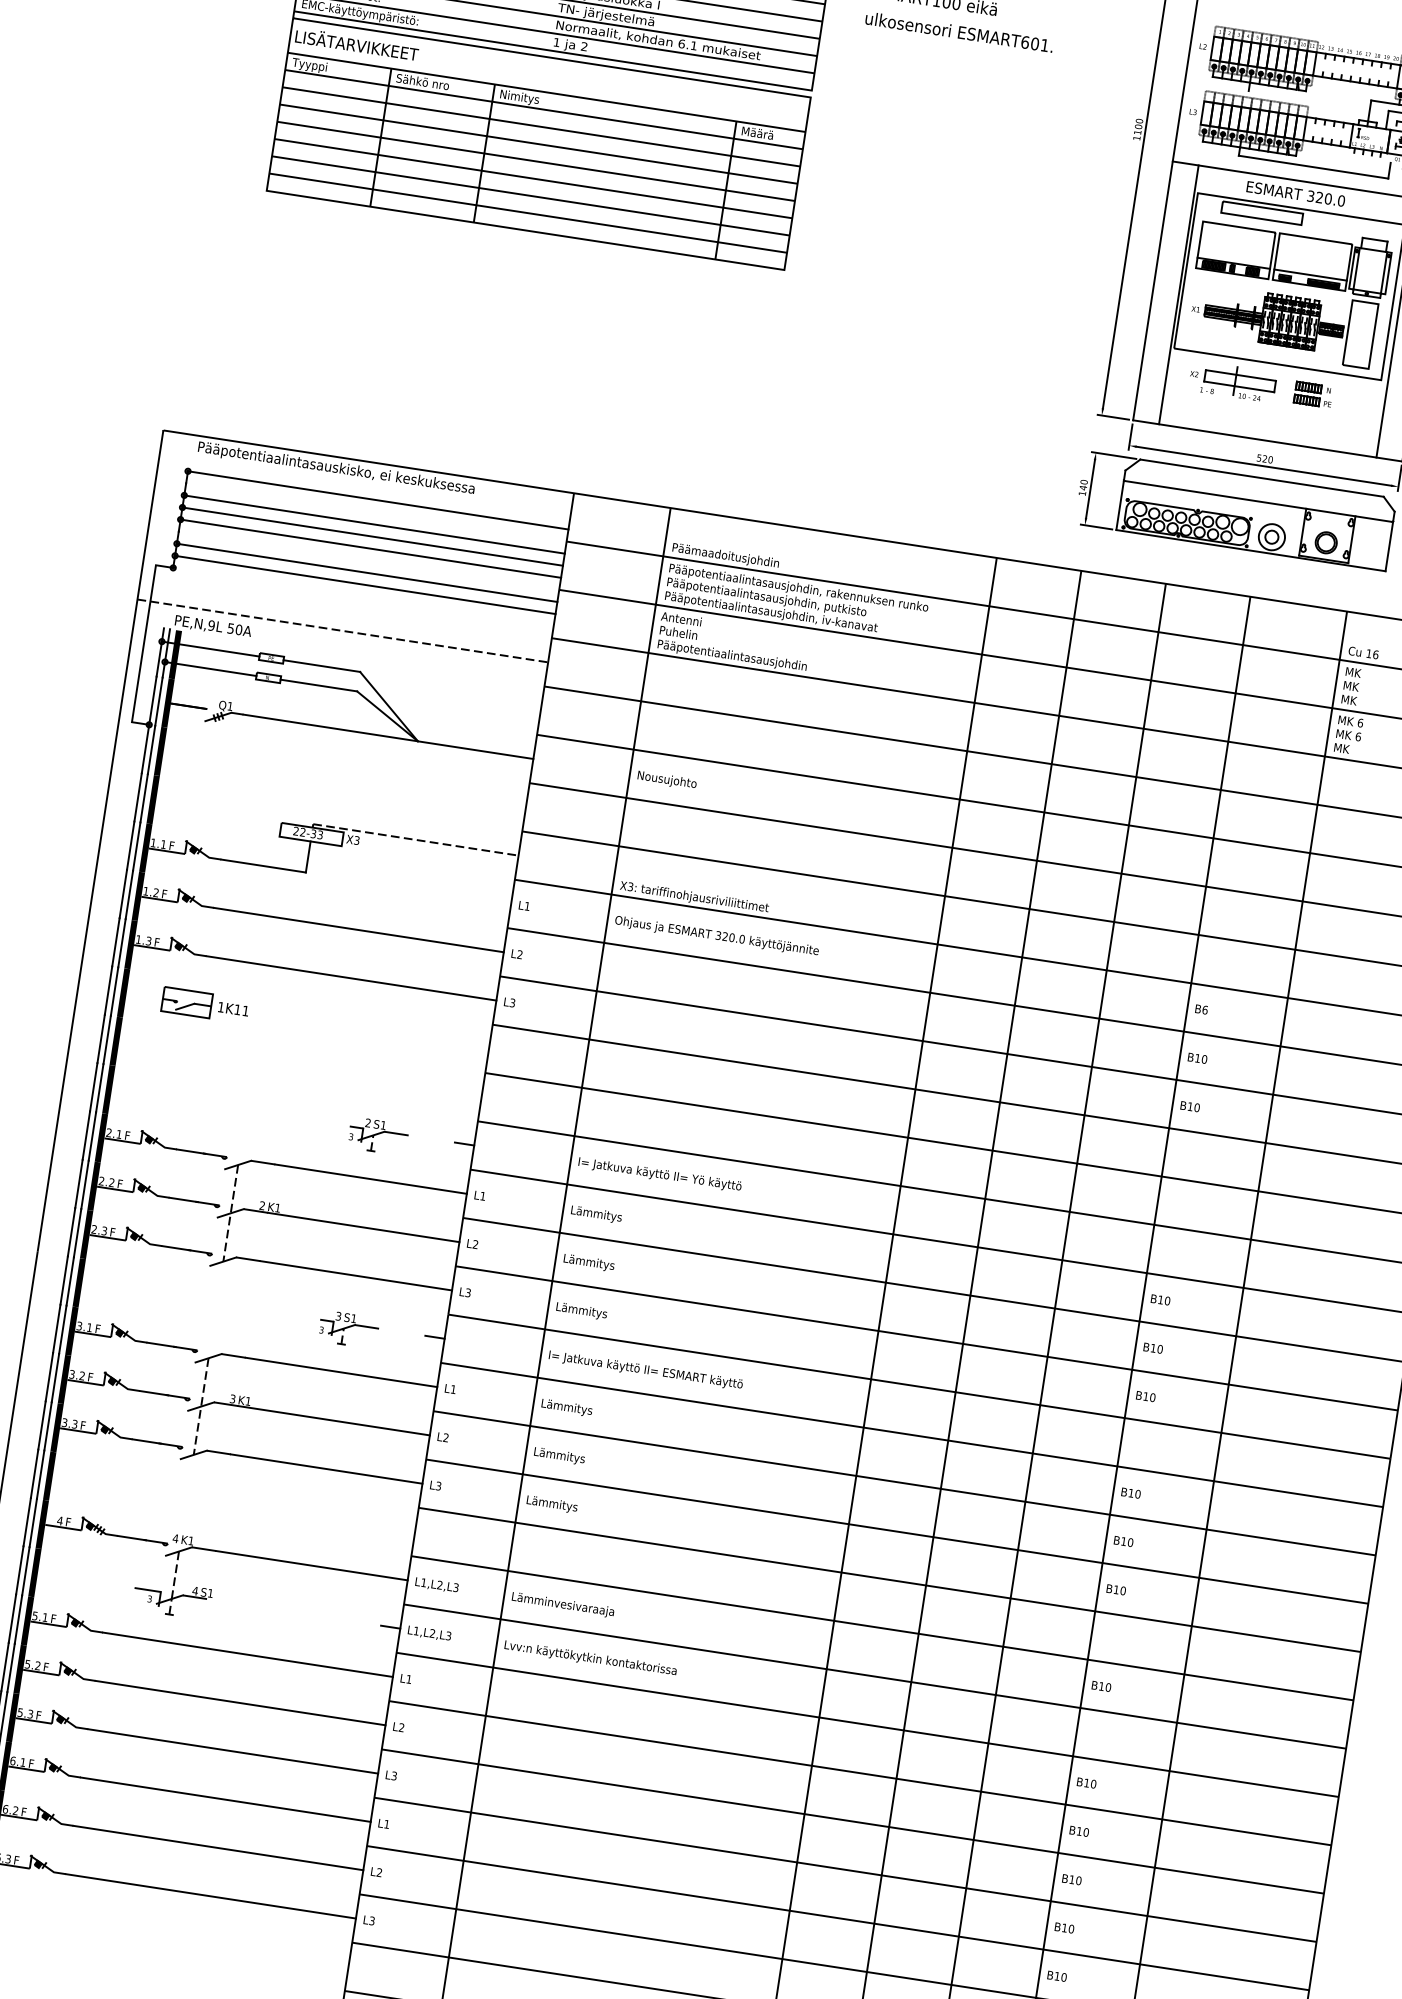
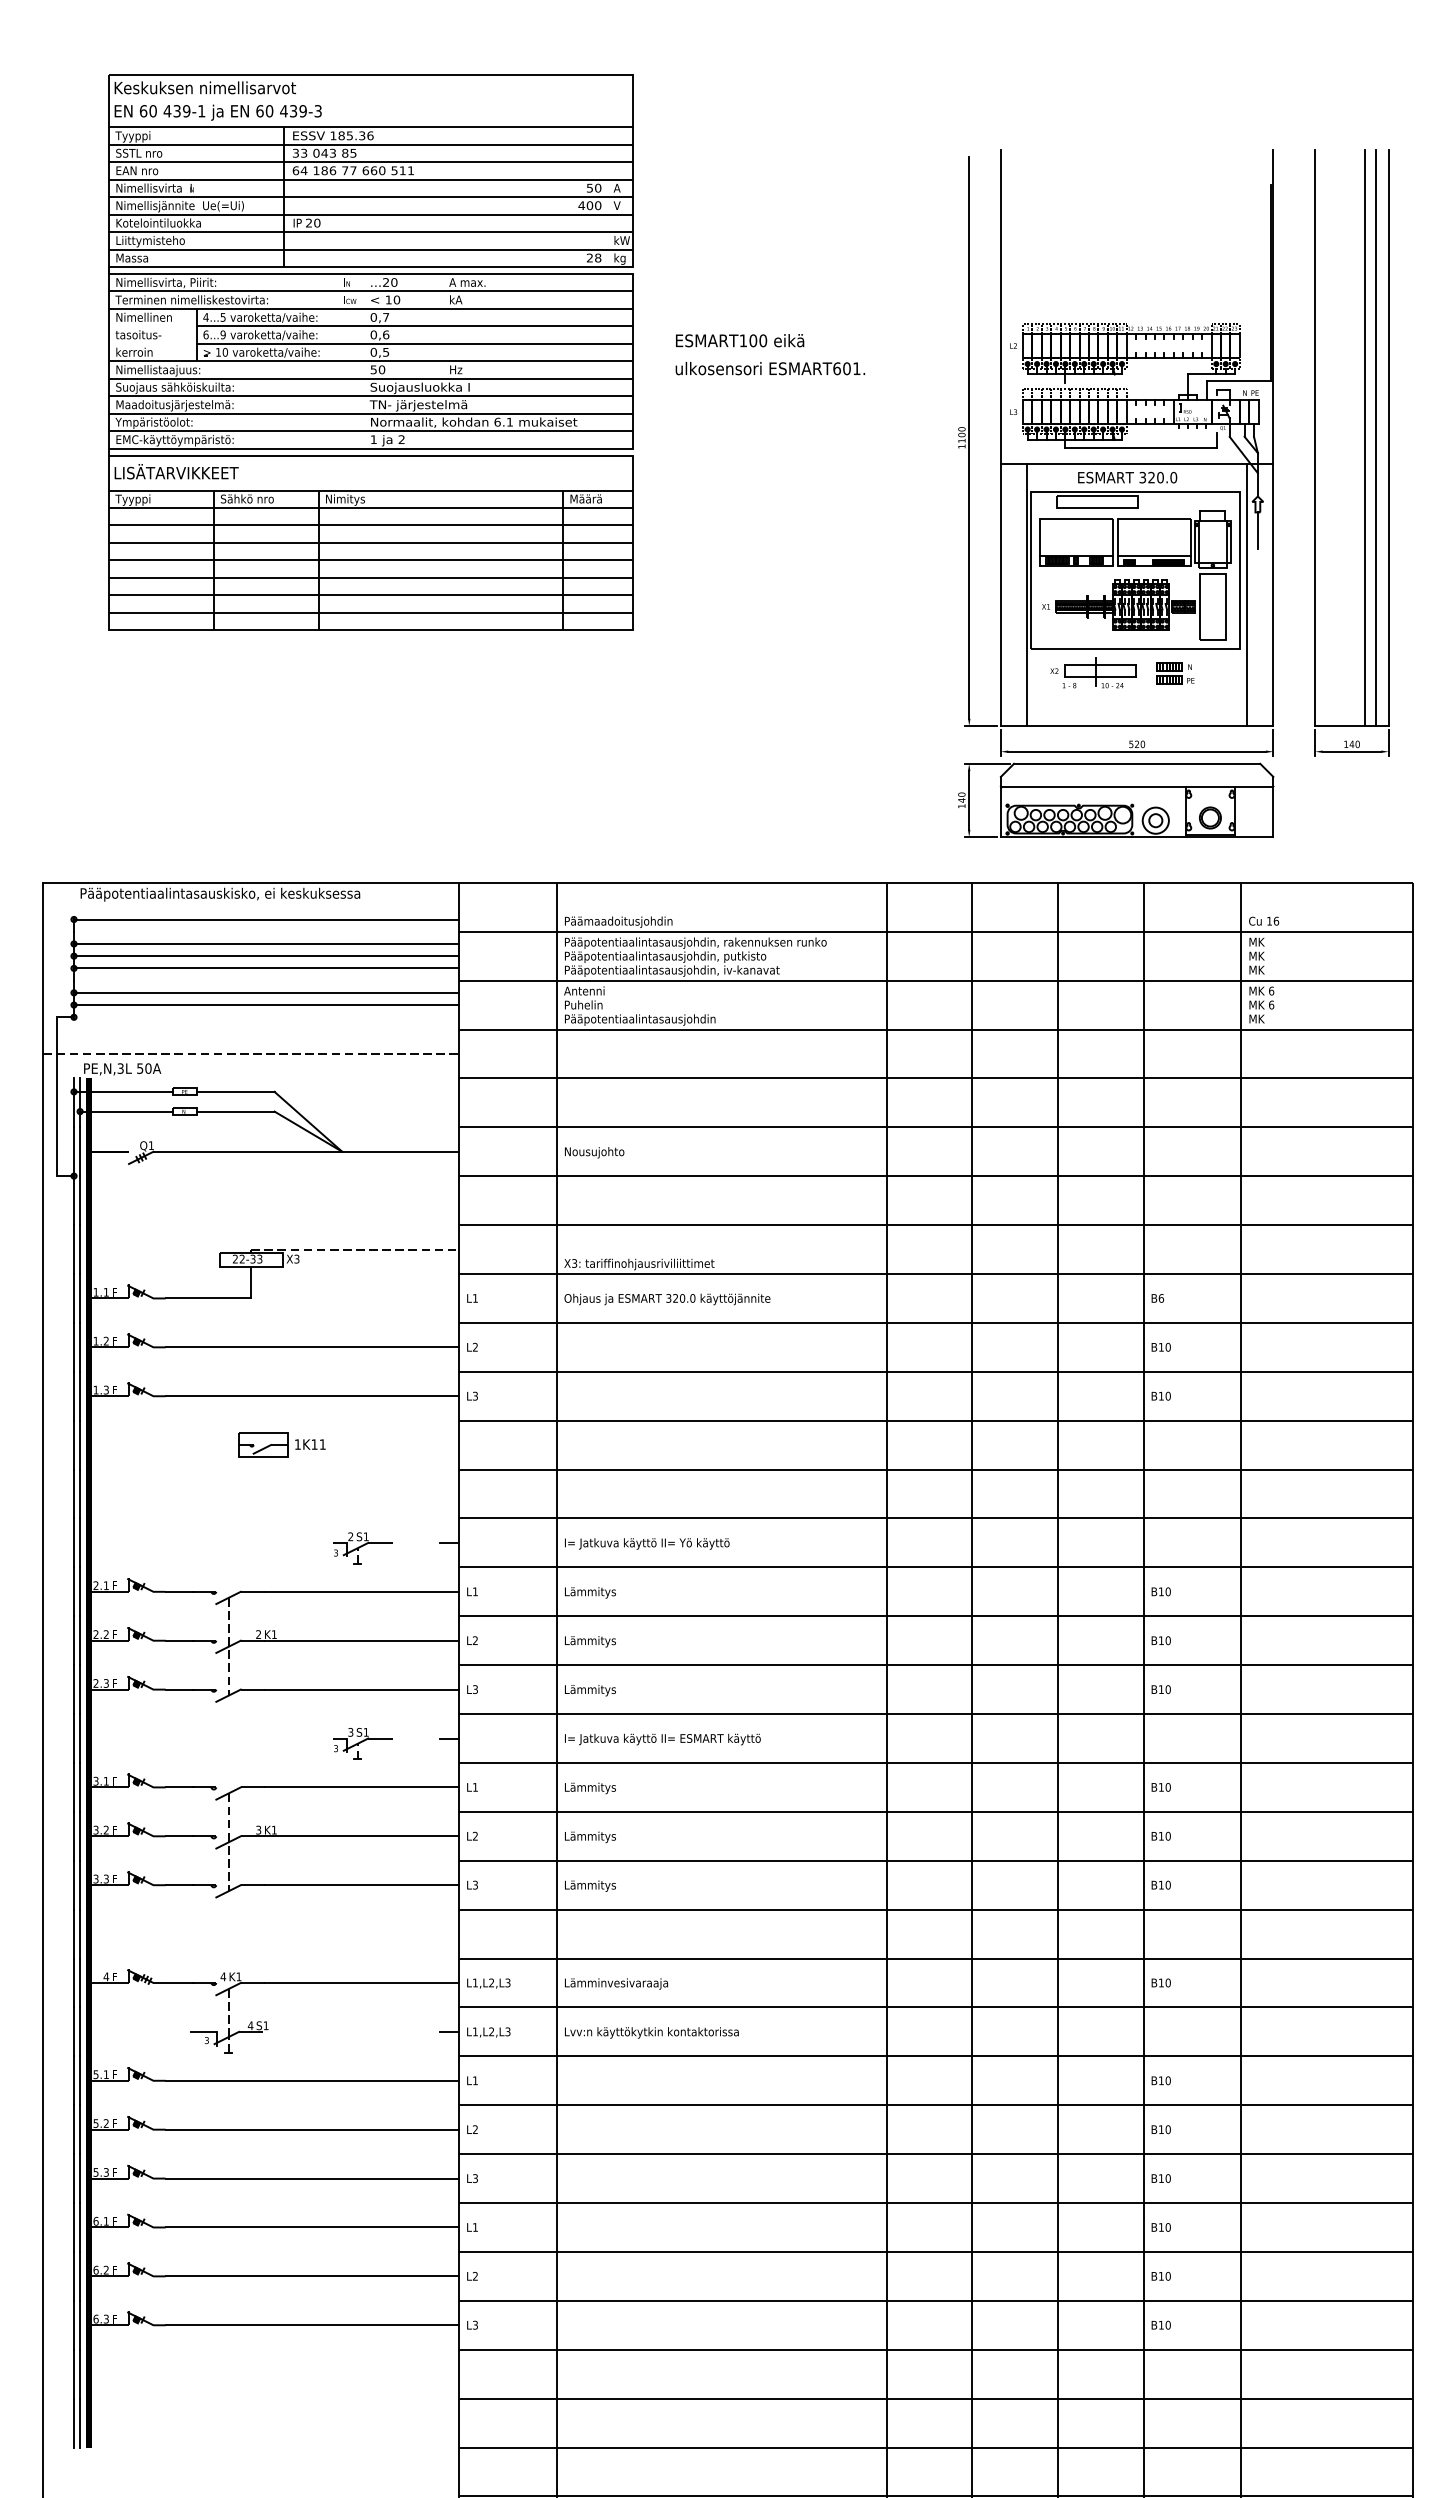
text: (211, 625) -> (120, 1068), PE,N,9L -> PE,N,3L
part: (204, 1004) -> (281, 1444), moved

